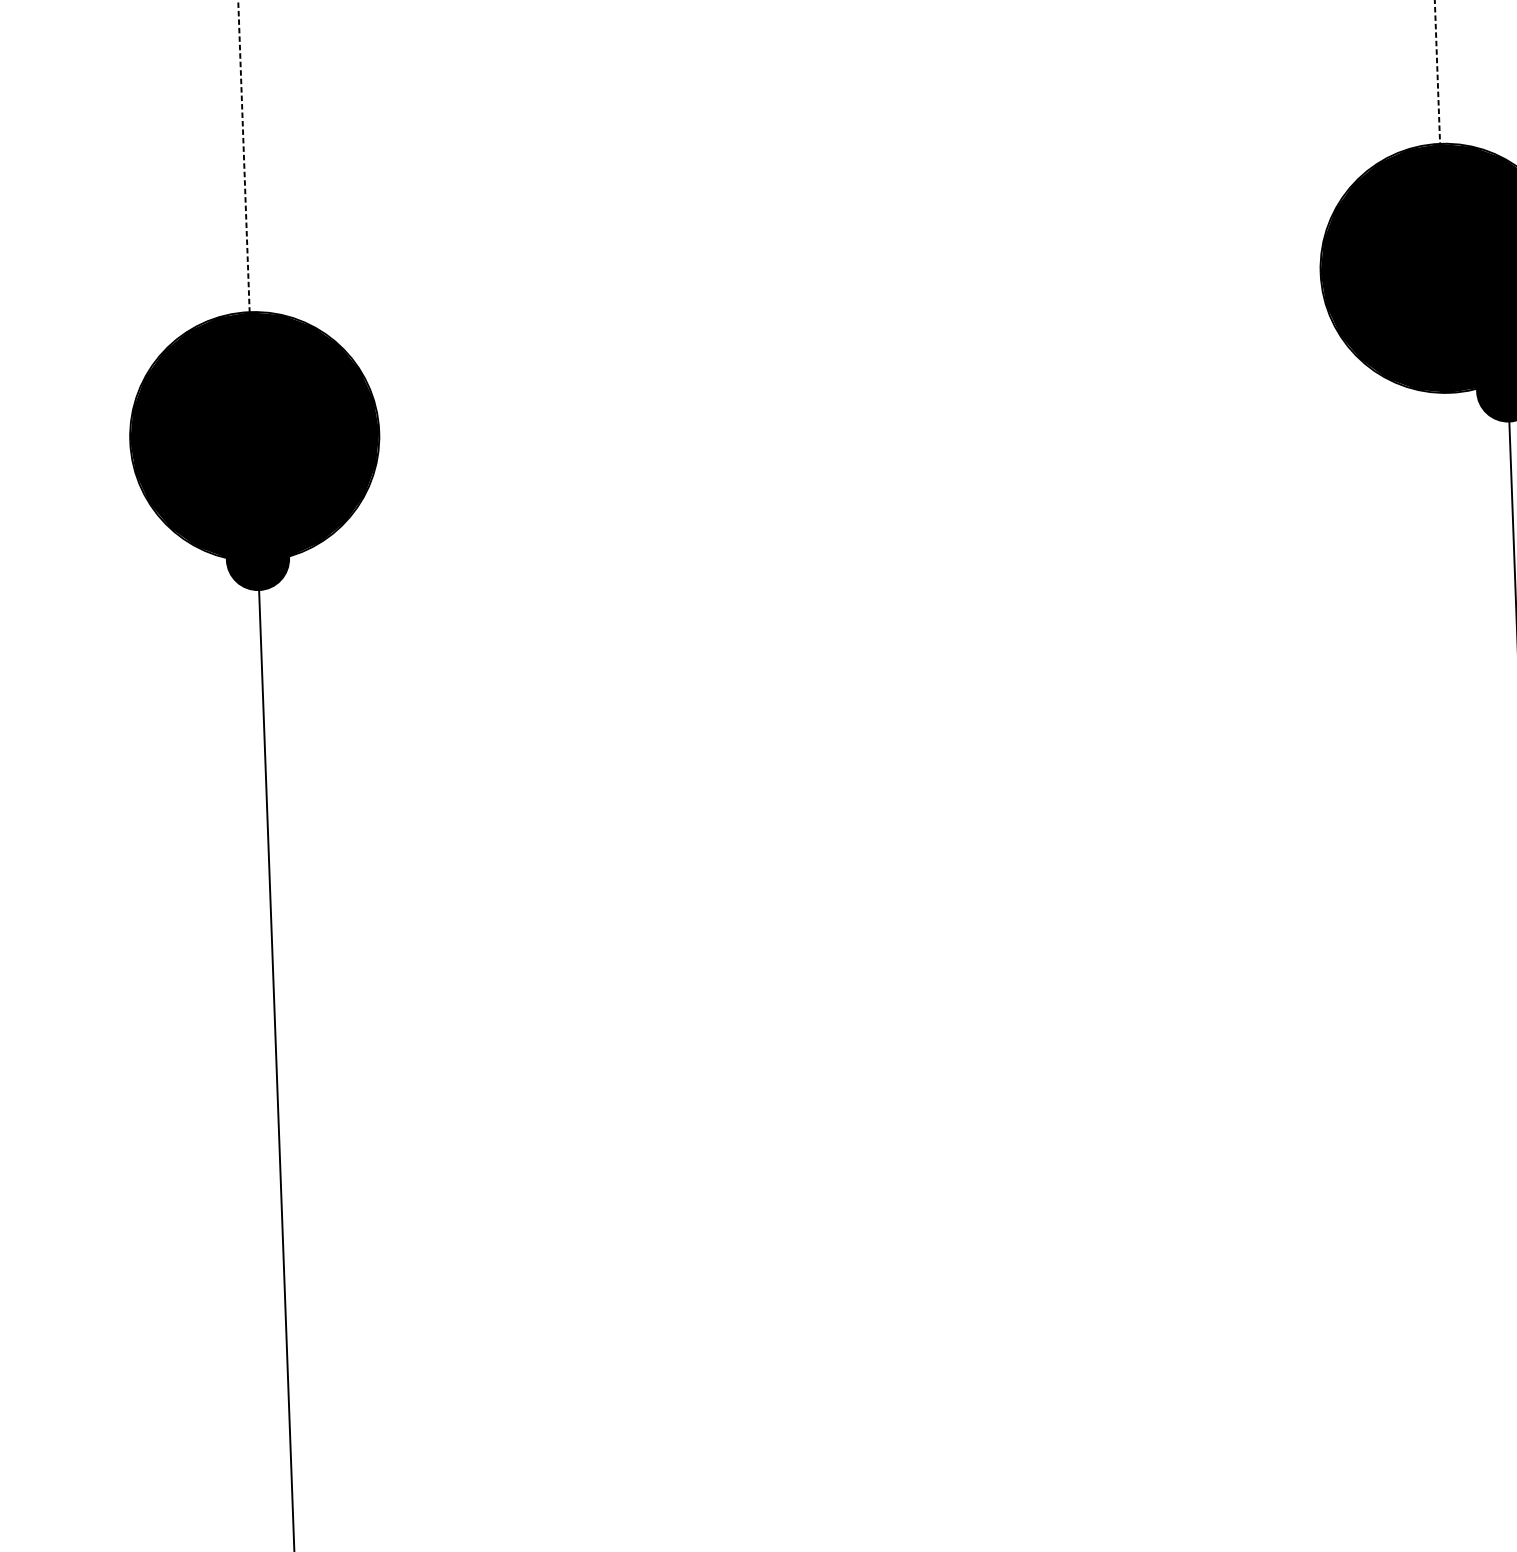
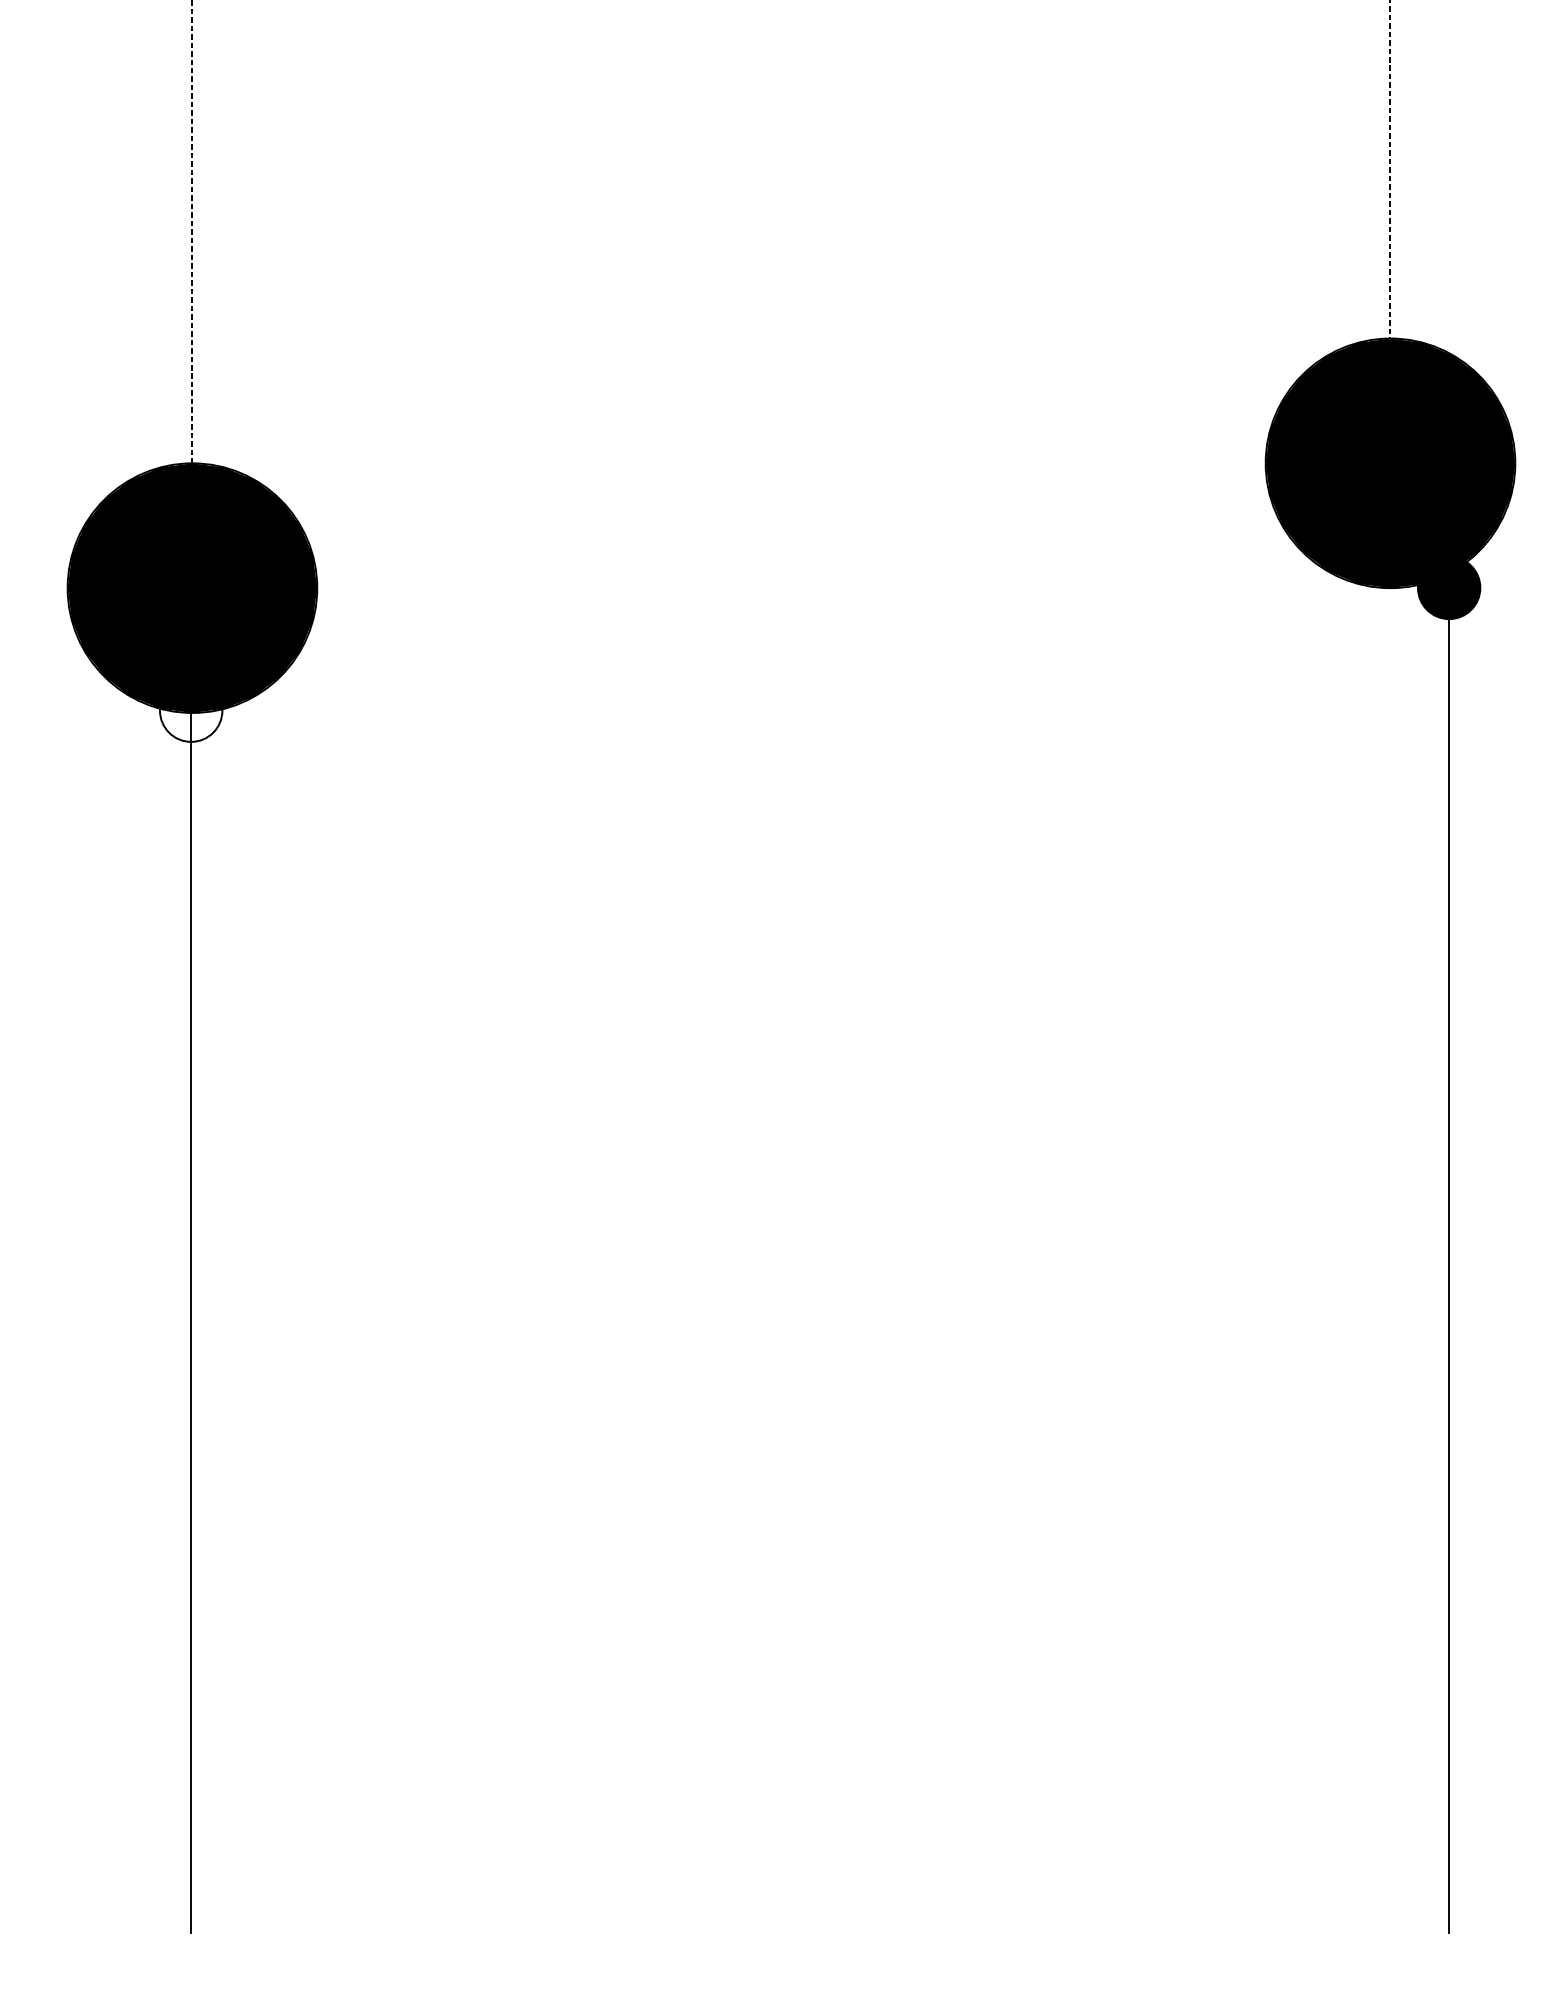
fill: (258, 558) -> (191, 710), removed

